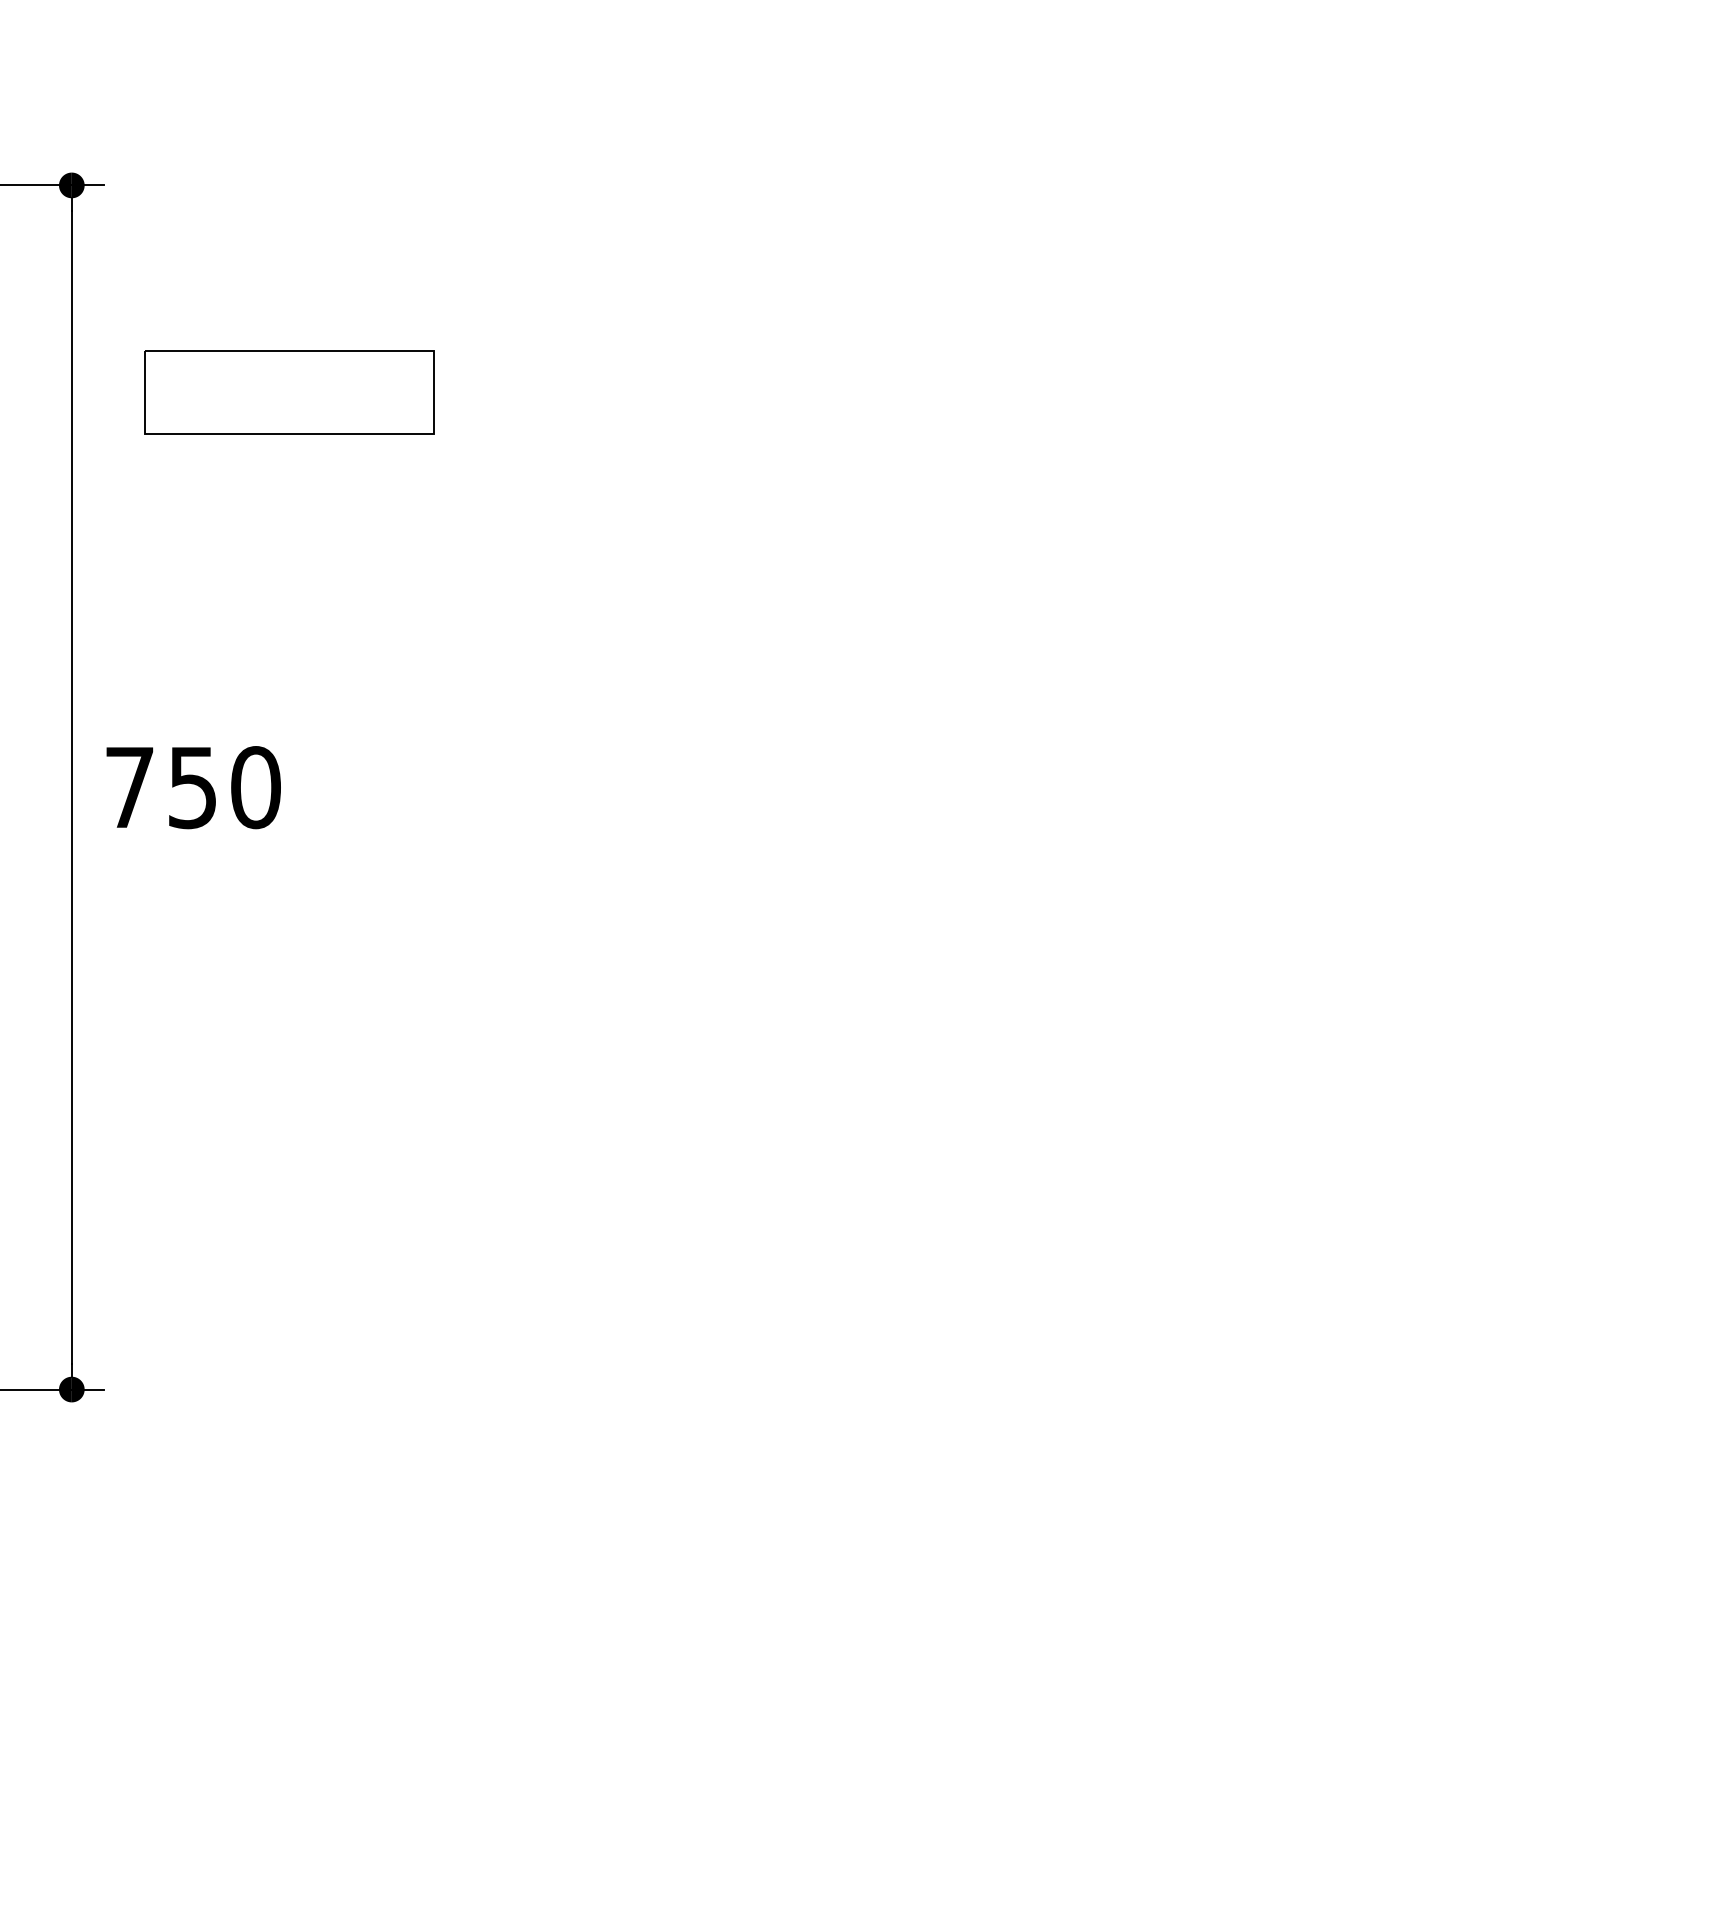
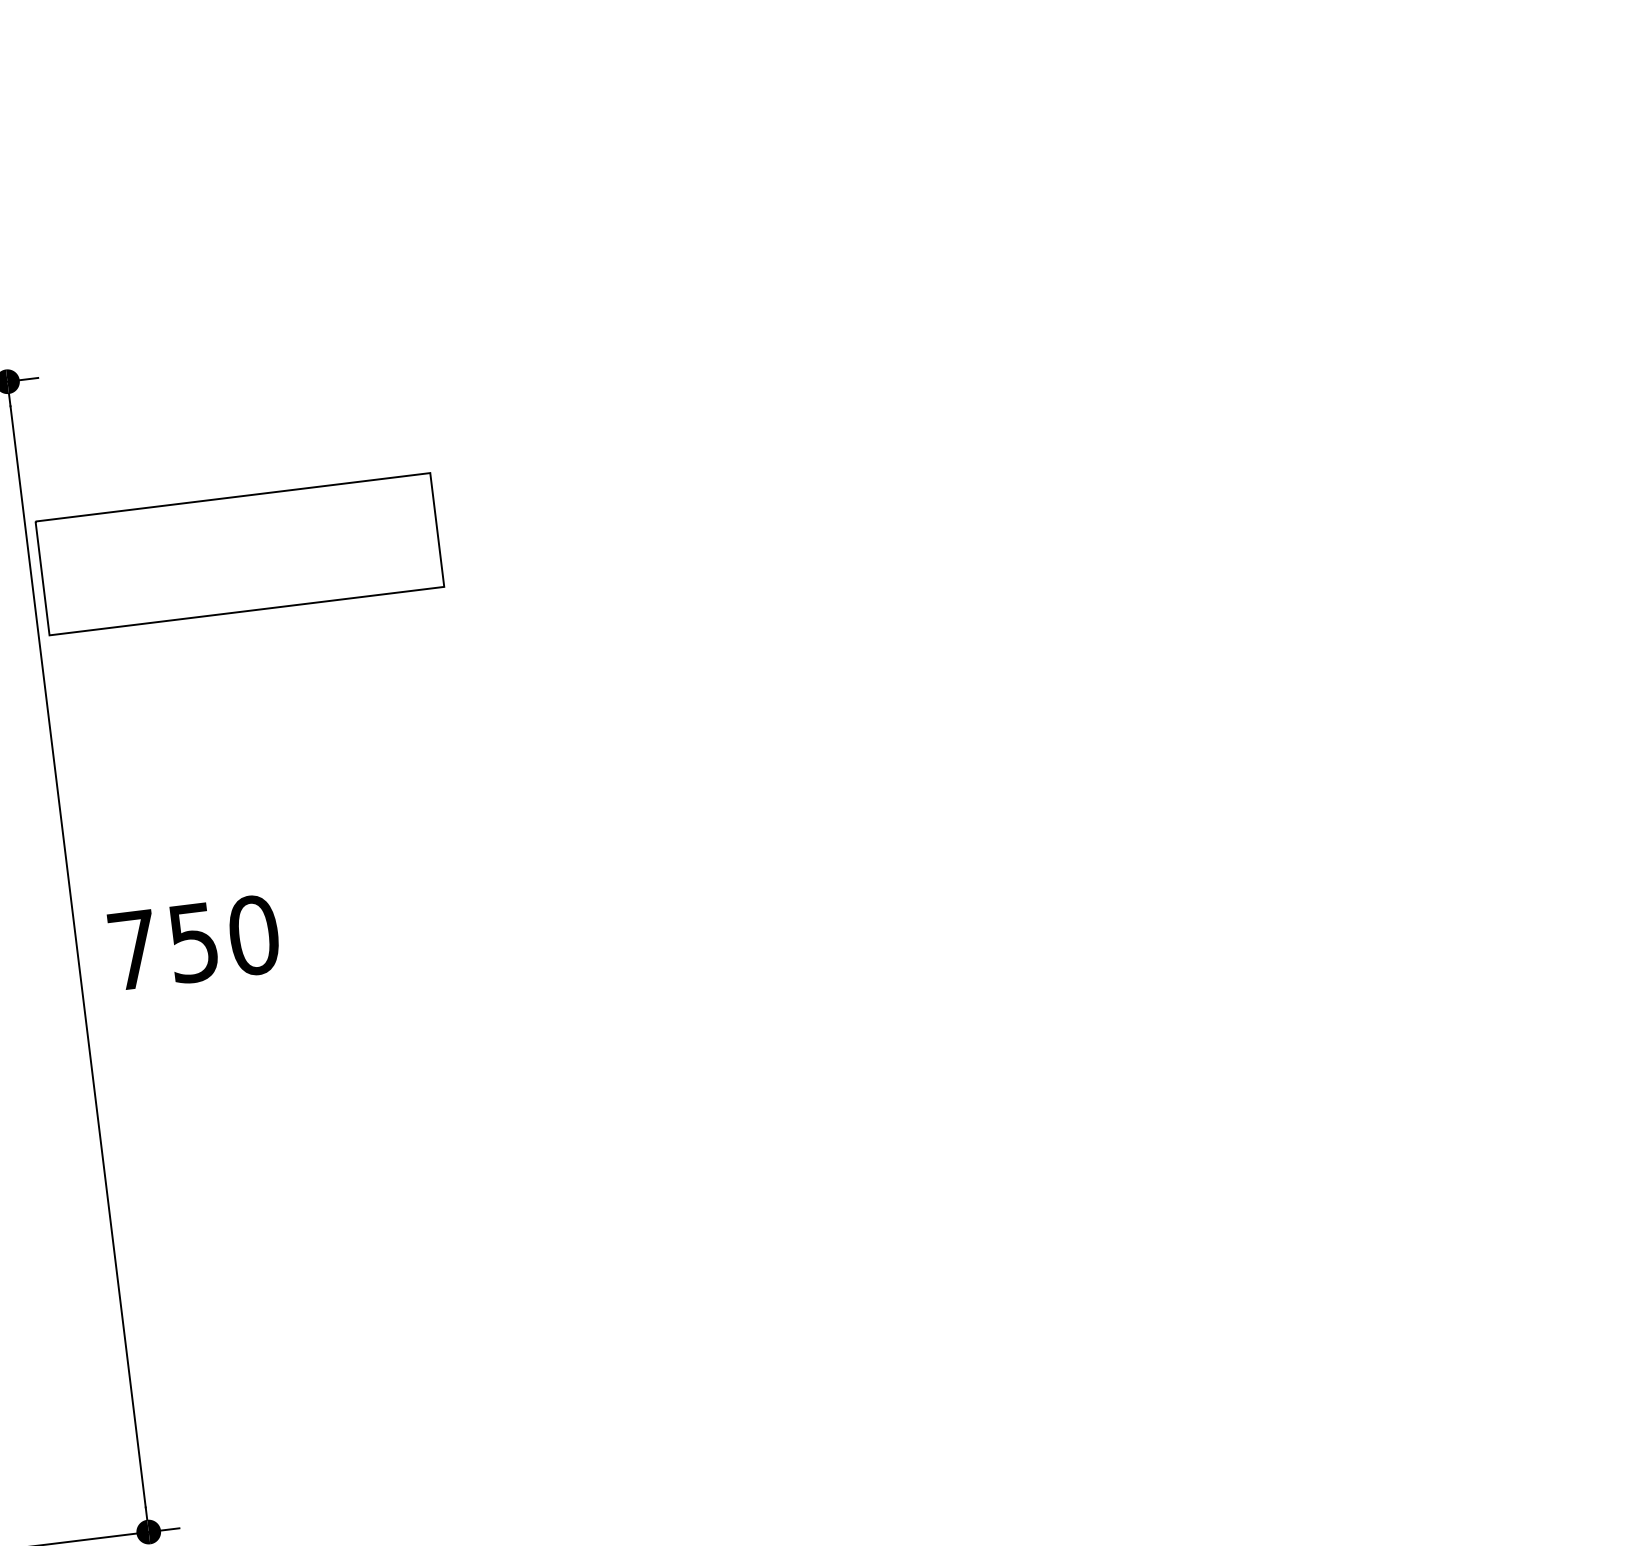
part: (289, 392) -> (239, 554), size x1.43

